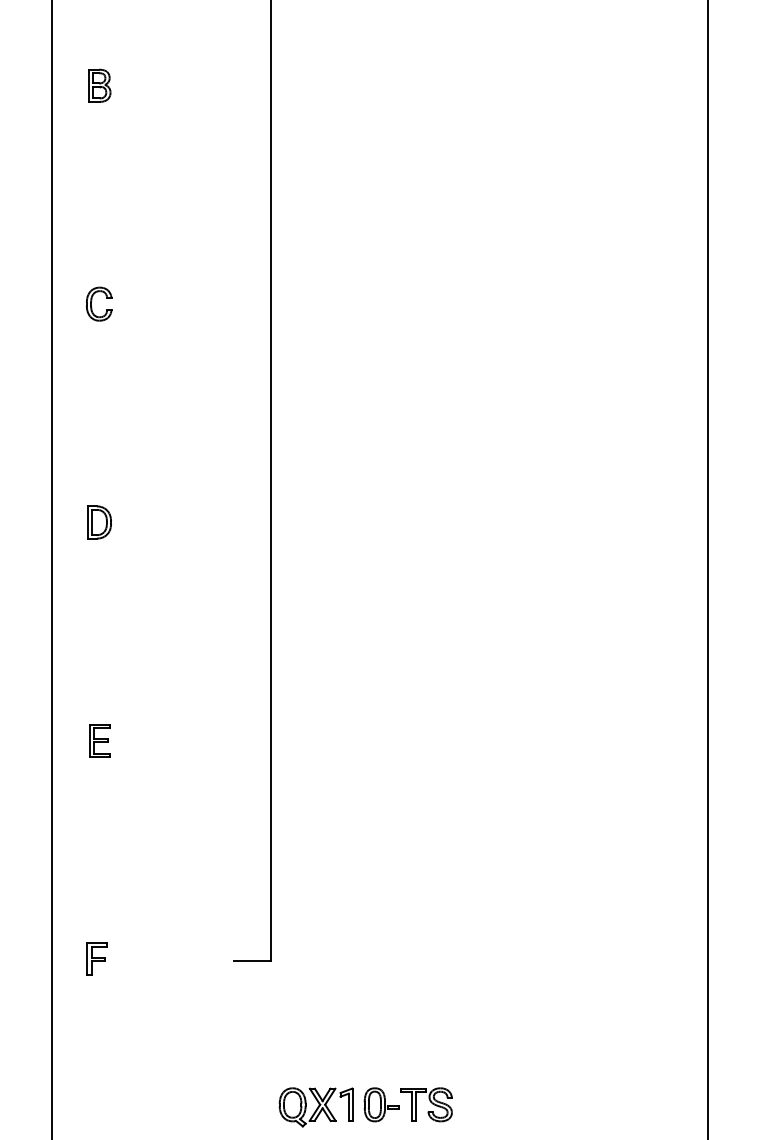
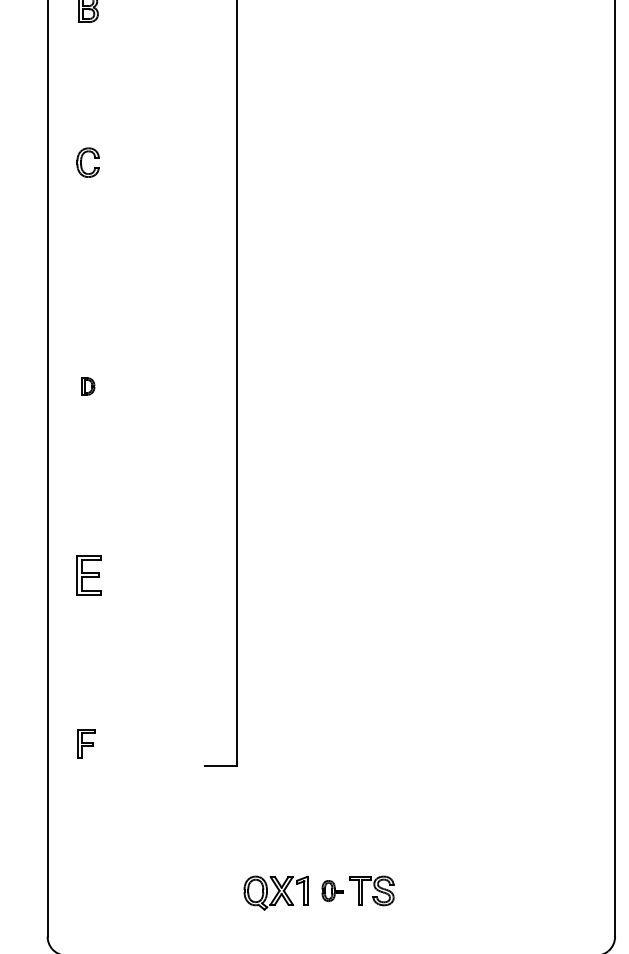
part: (92, 300) -> (82, 159), moved
part: (99, 522) -> (88, 386), size x0.6
part: (99, 740) -> (88, 575), size x1.4
part: (96, 958) -> (85, 743), moved
part: (381, 1104) -> (332, 890), size x0.7

